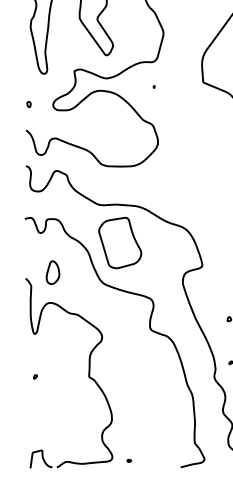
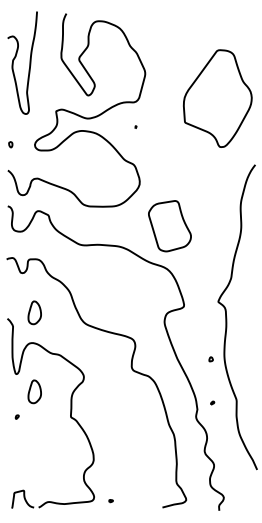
part: (119, 243) -> (169, 226), moved
part: (52, 351) -> (34, 391), added

